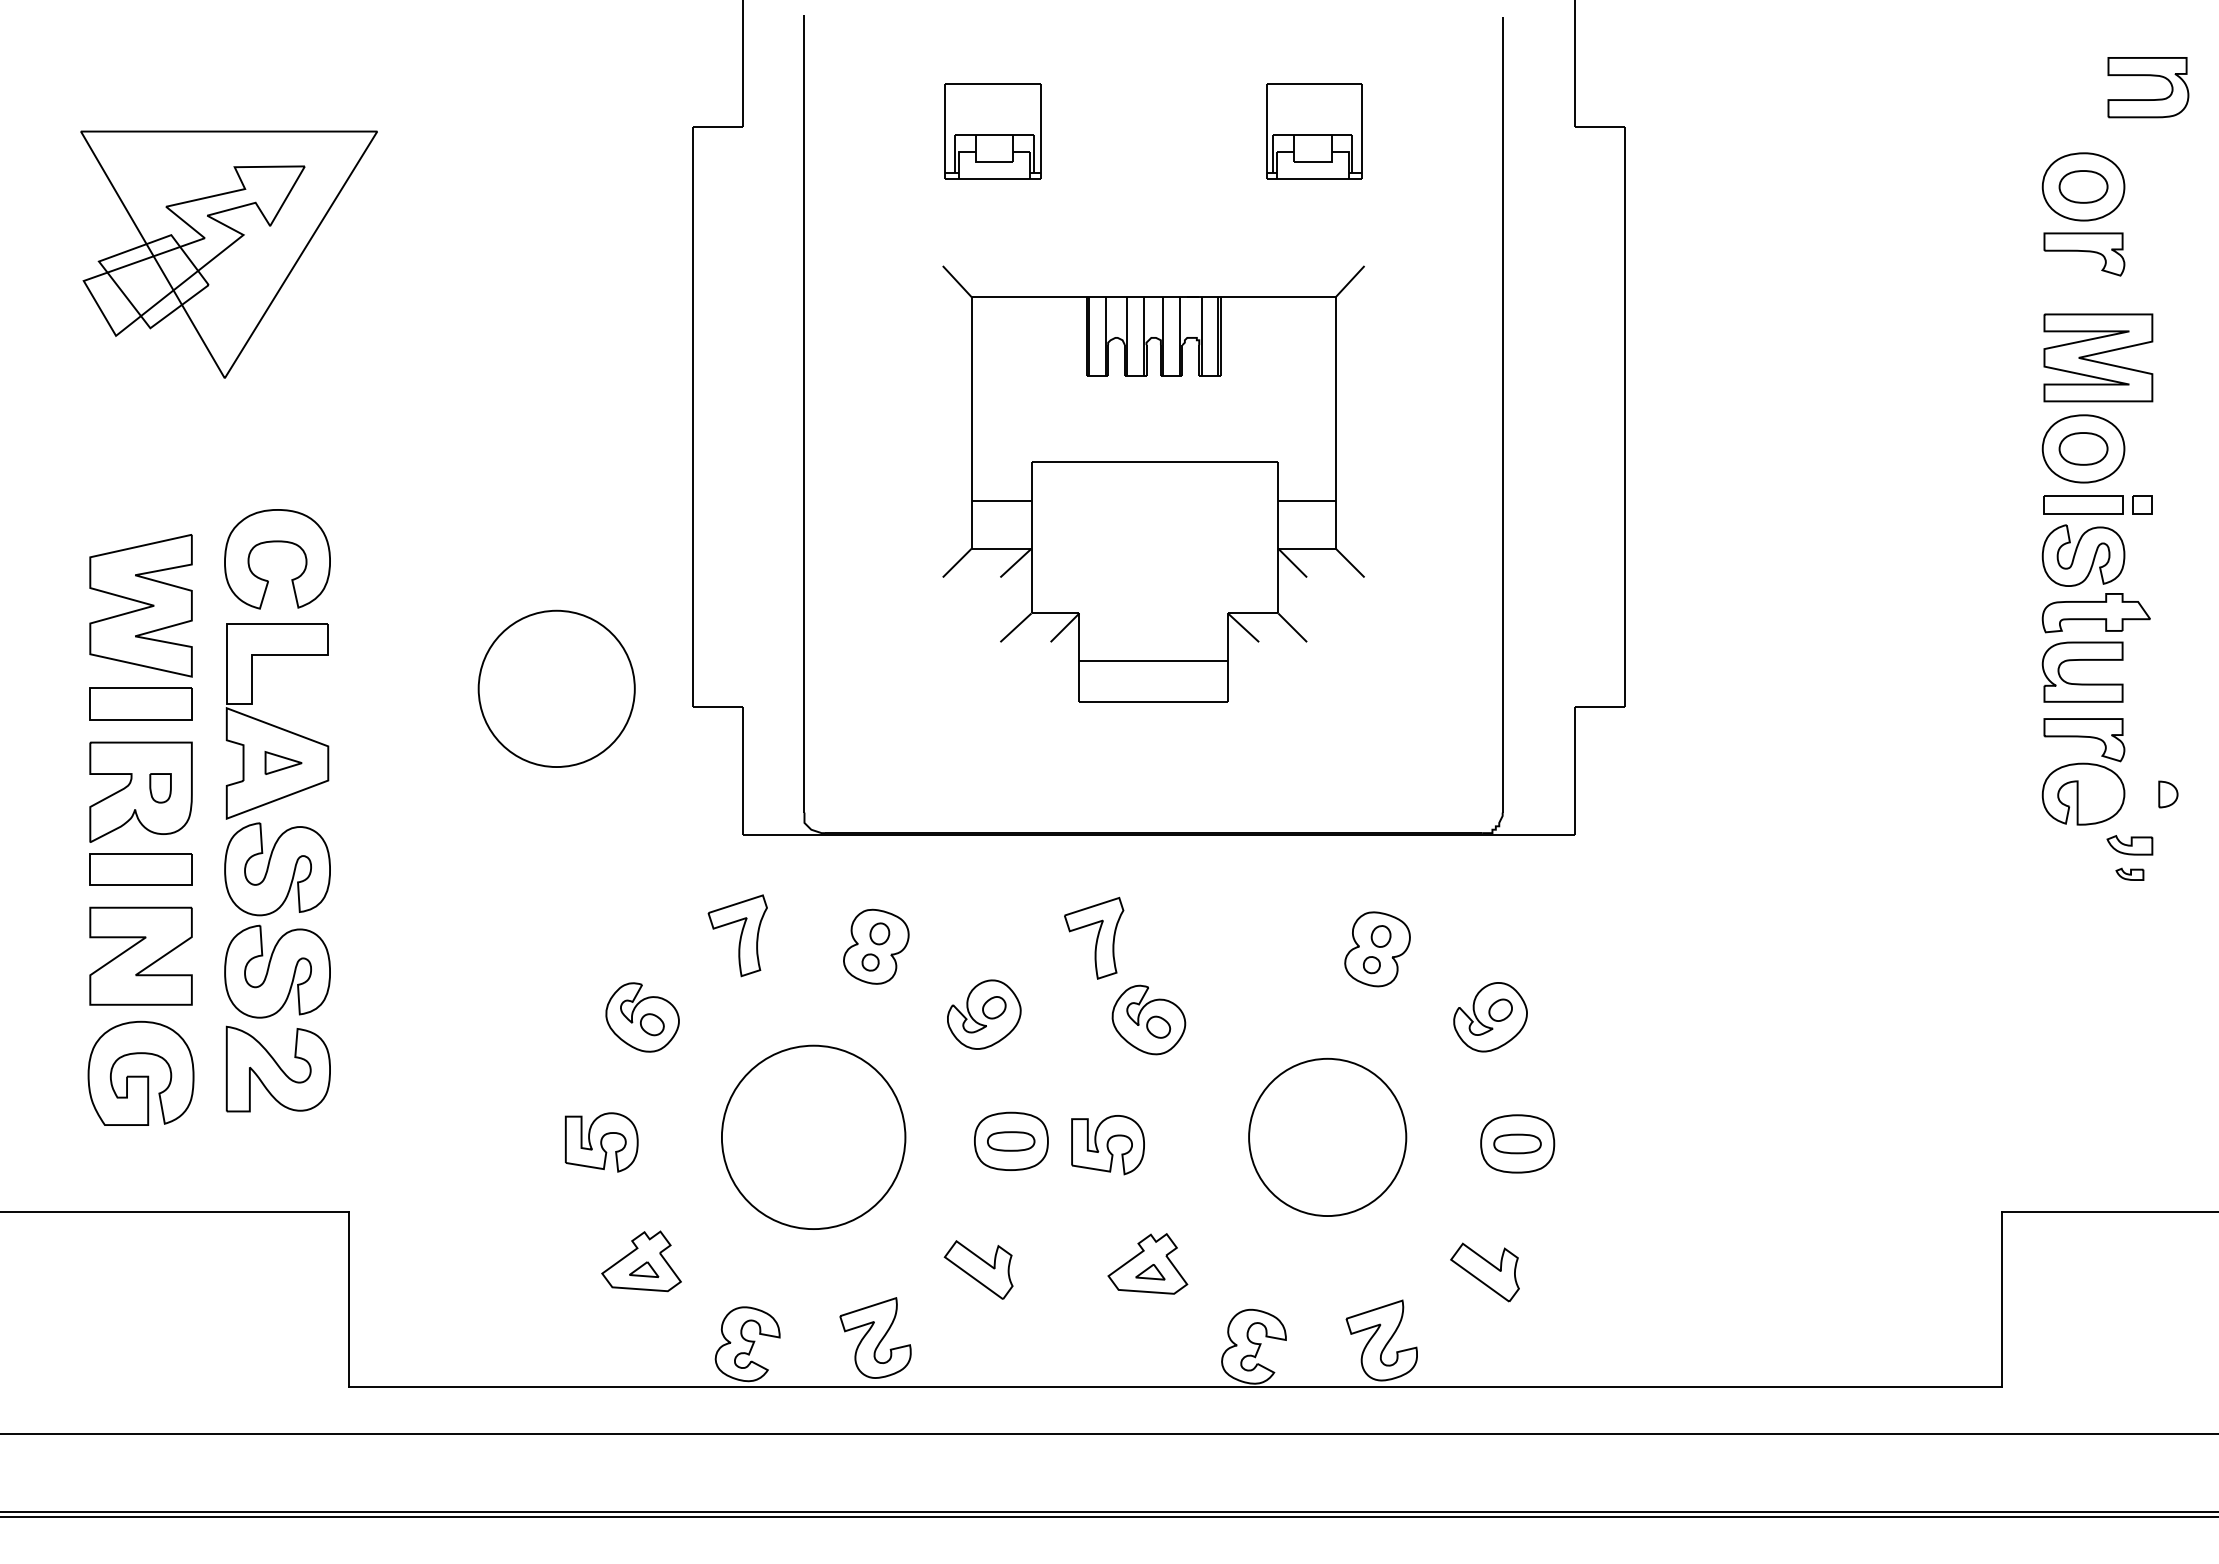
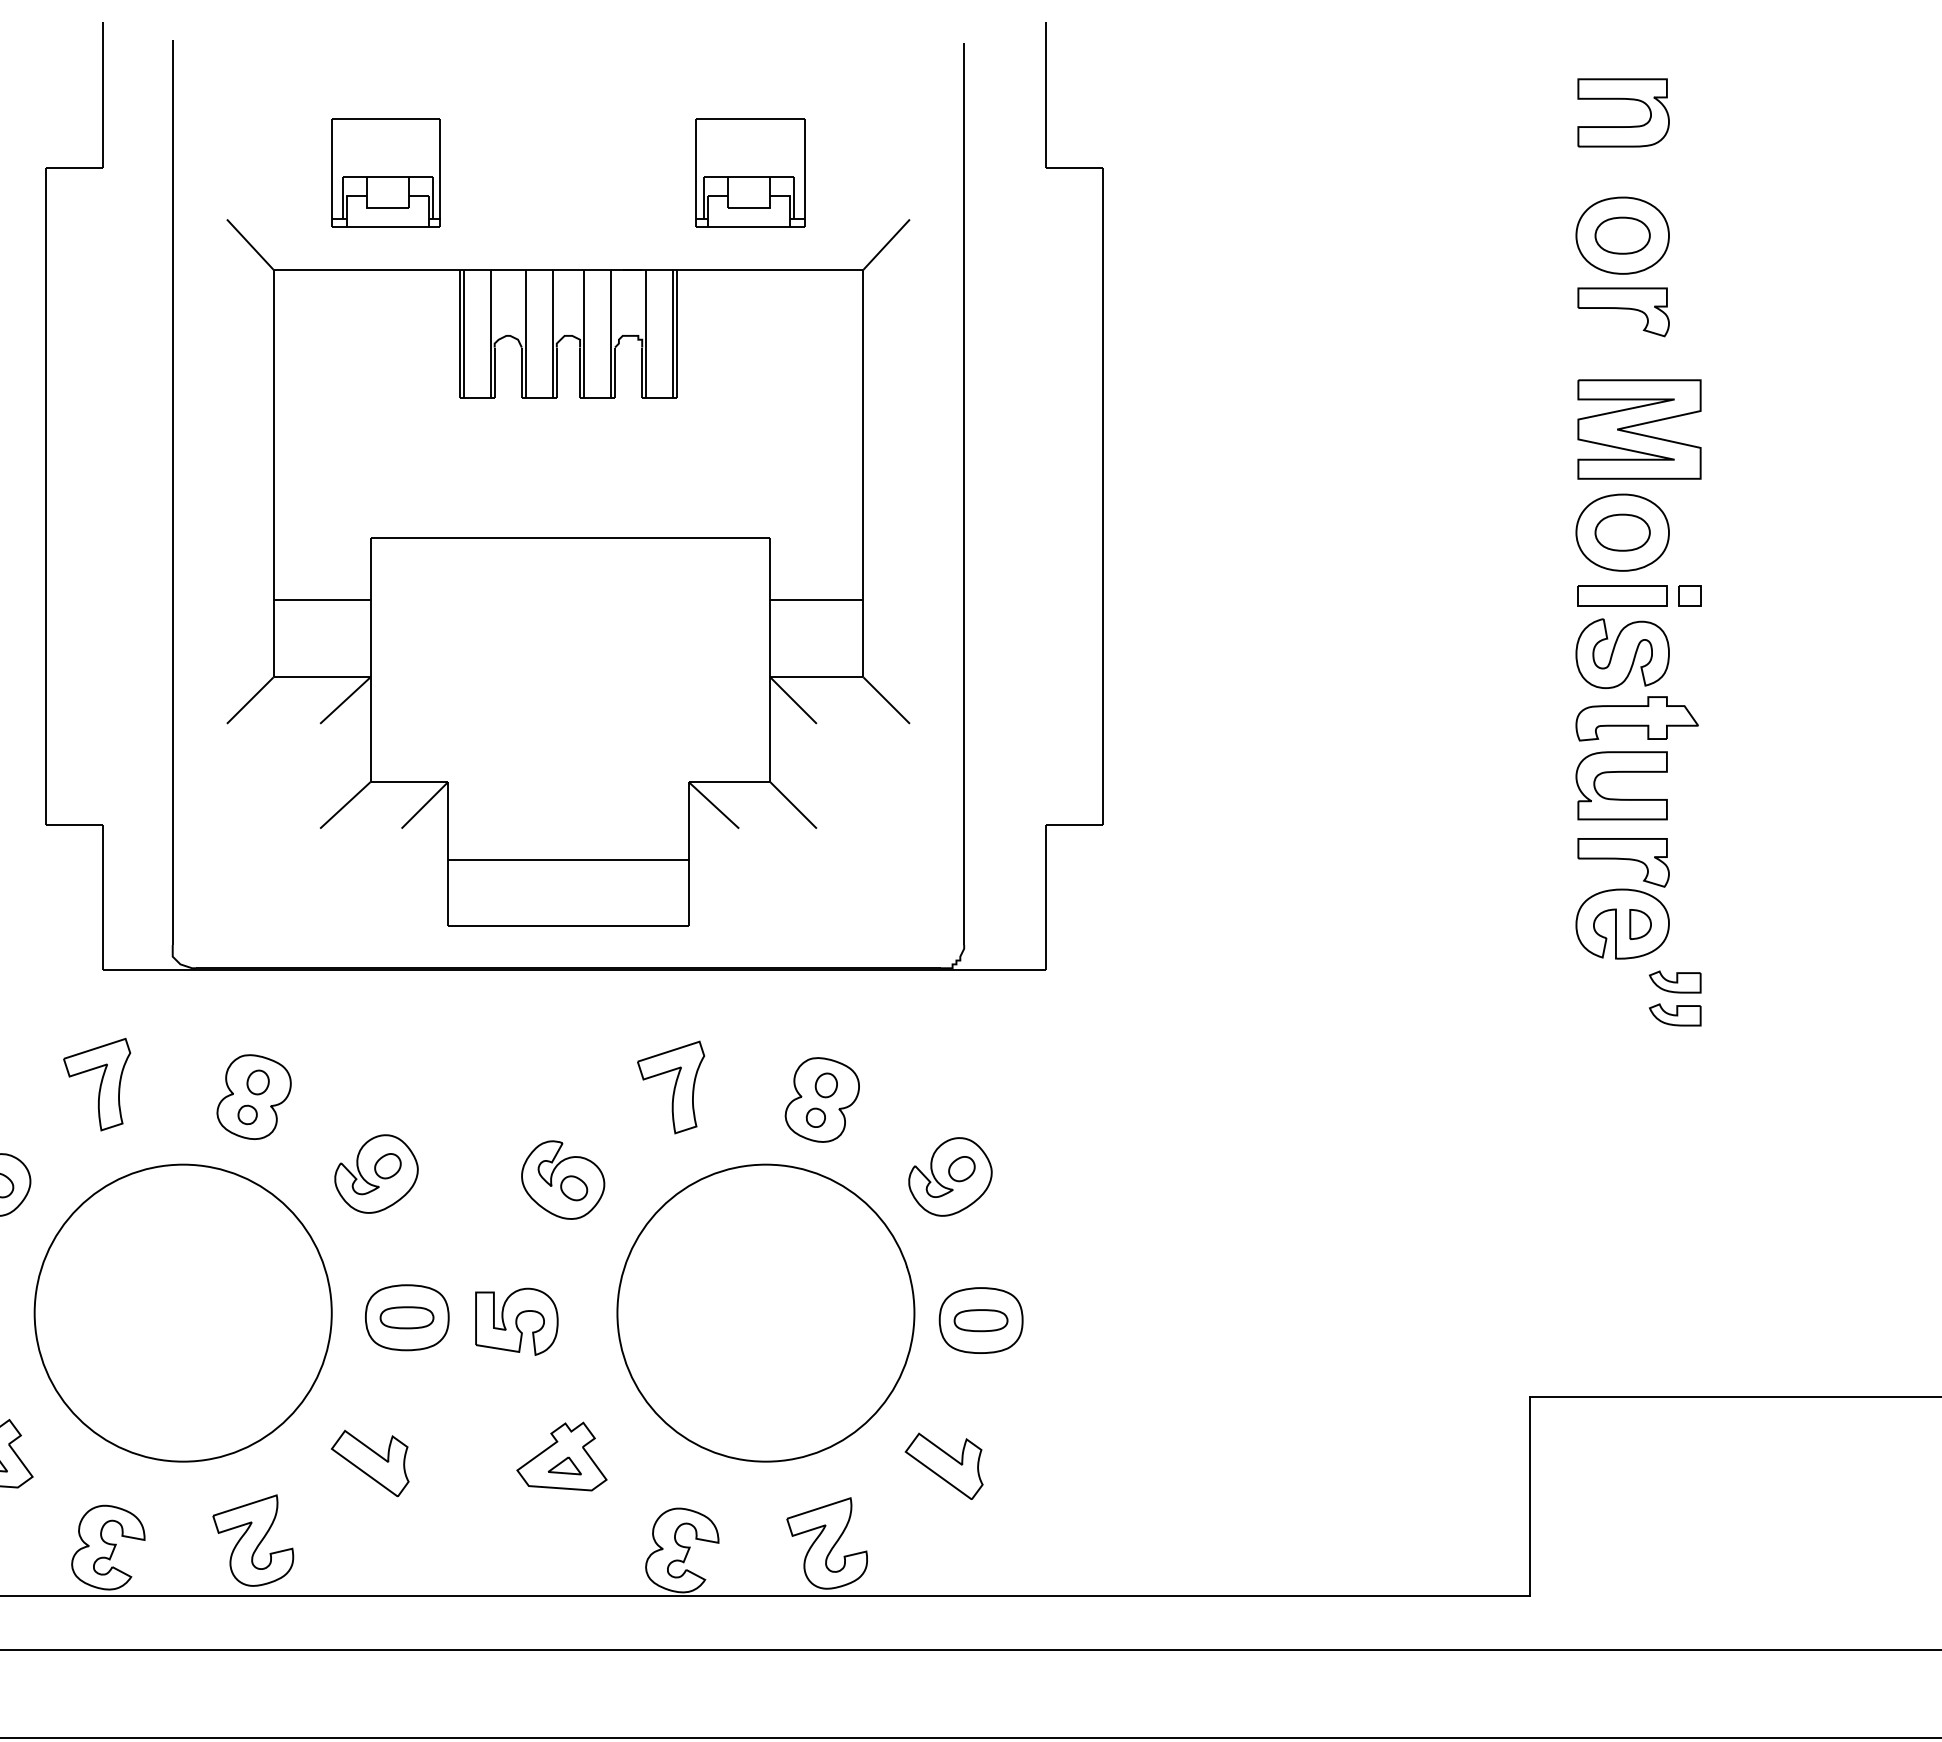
part: (2148, 76) -> (1623, 100), moved
part: (1153, 483) -> (568, 571), size x1.43
part: (2168, 794) -> (1640, 924), moved
part: (2129, 874) -> (1674, 1015), size x1.67
part: (1094, 937) -> (671, 1086), moved
part: (813, 1137) -> (182, 1313), size x1.43
part: (1327, 1137) -> (765, 1313), size x1.67

